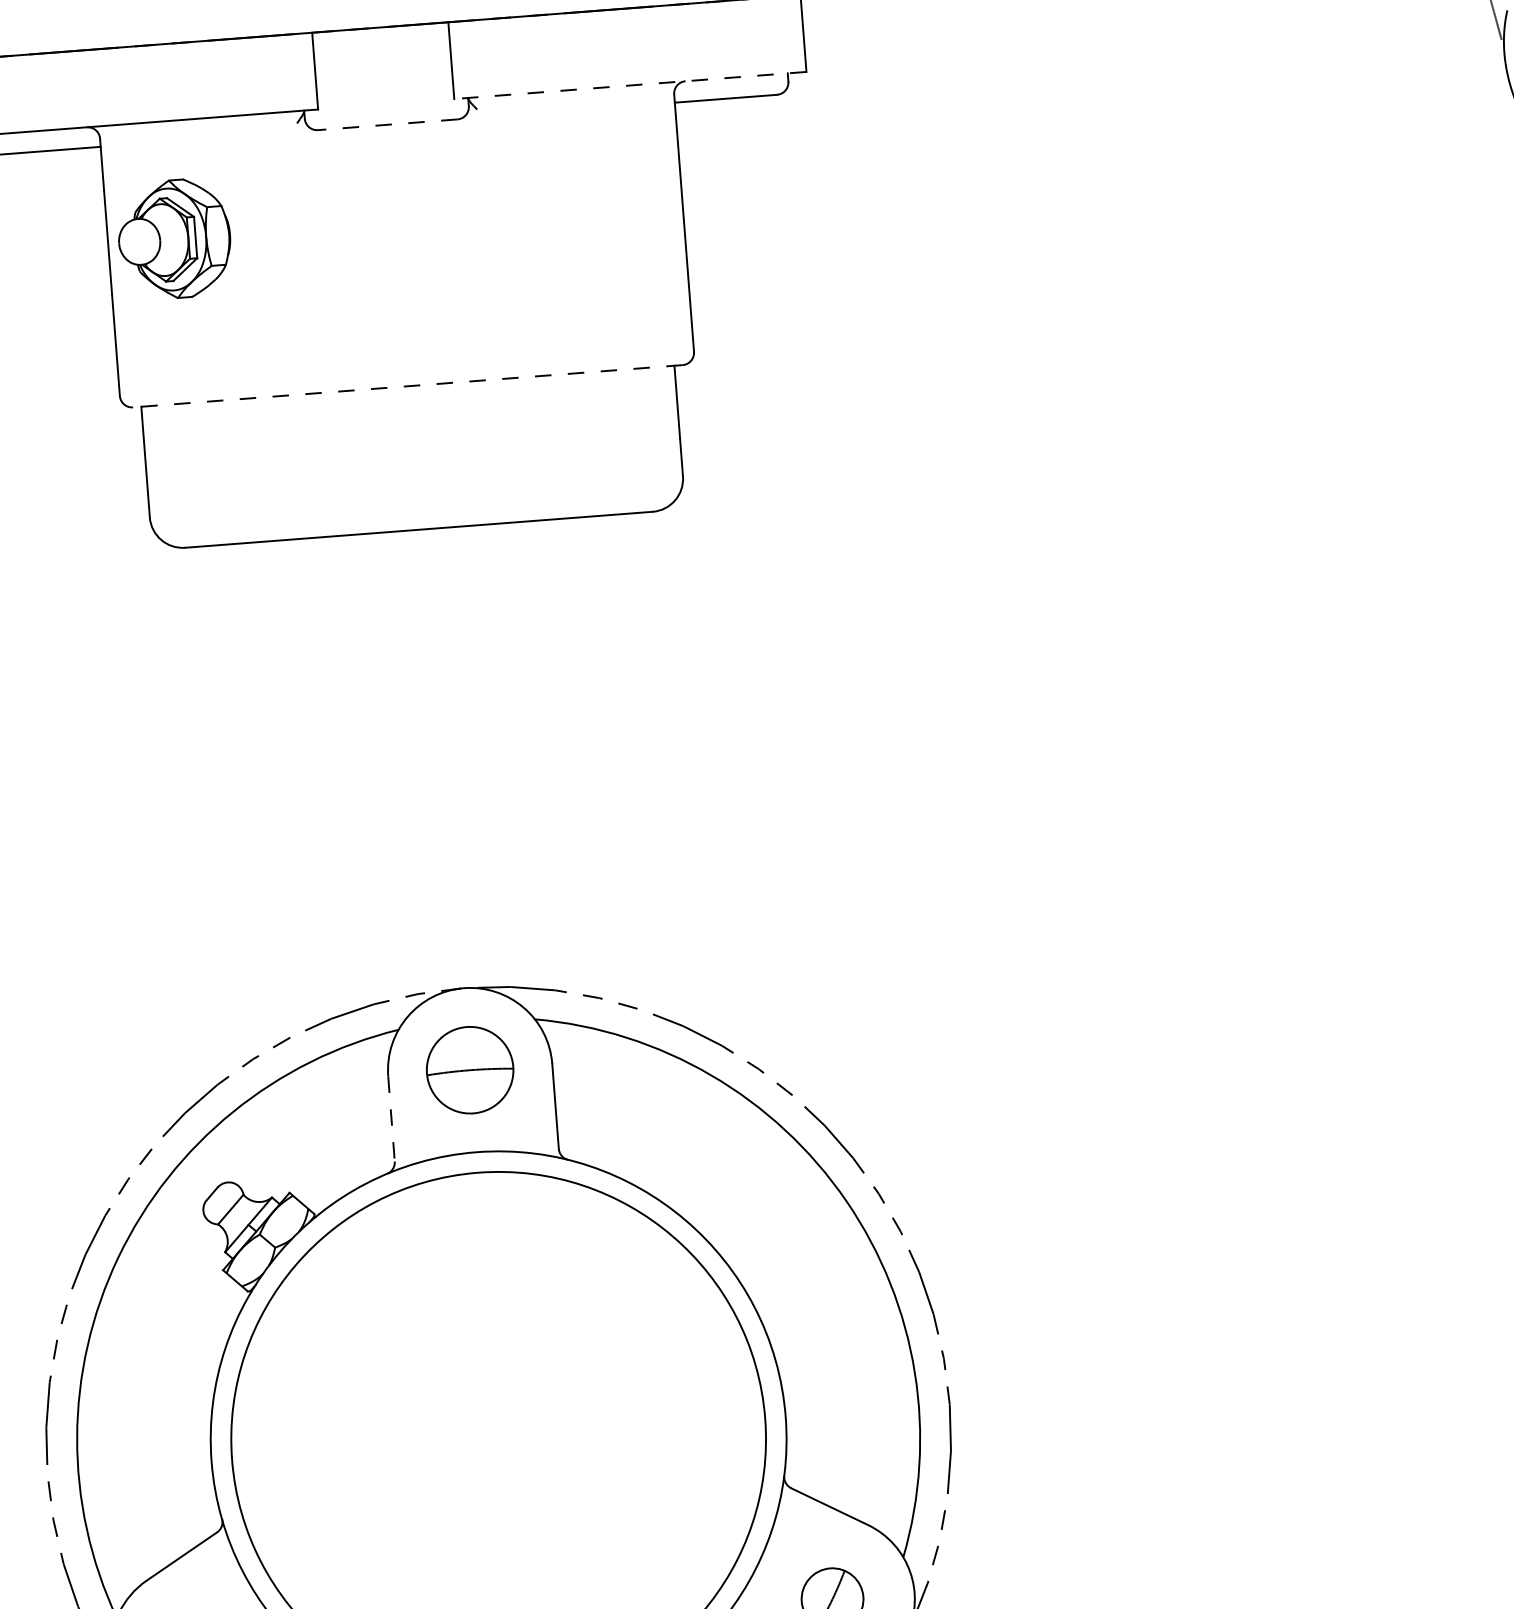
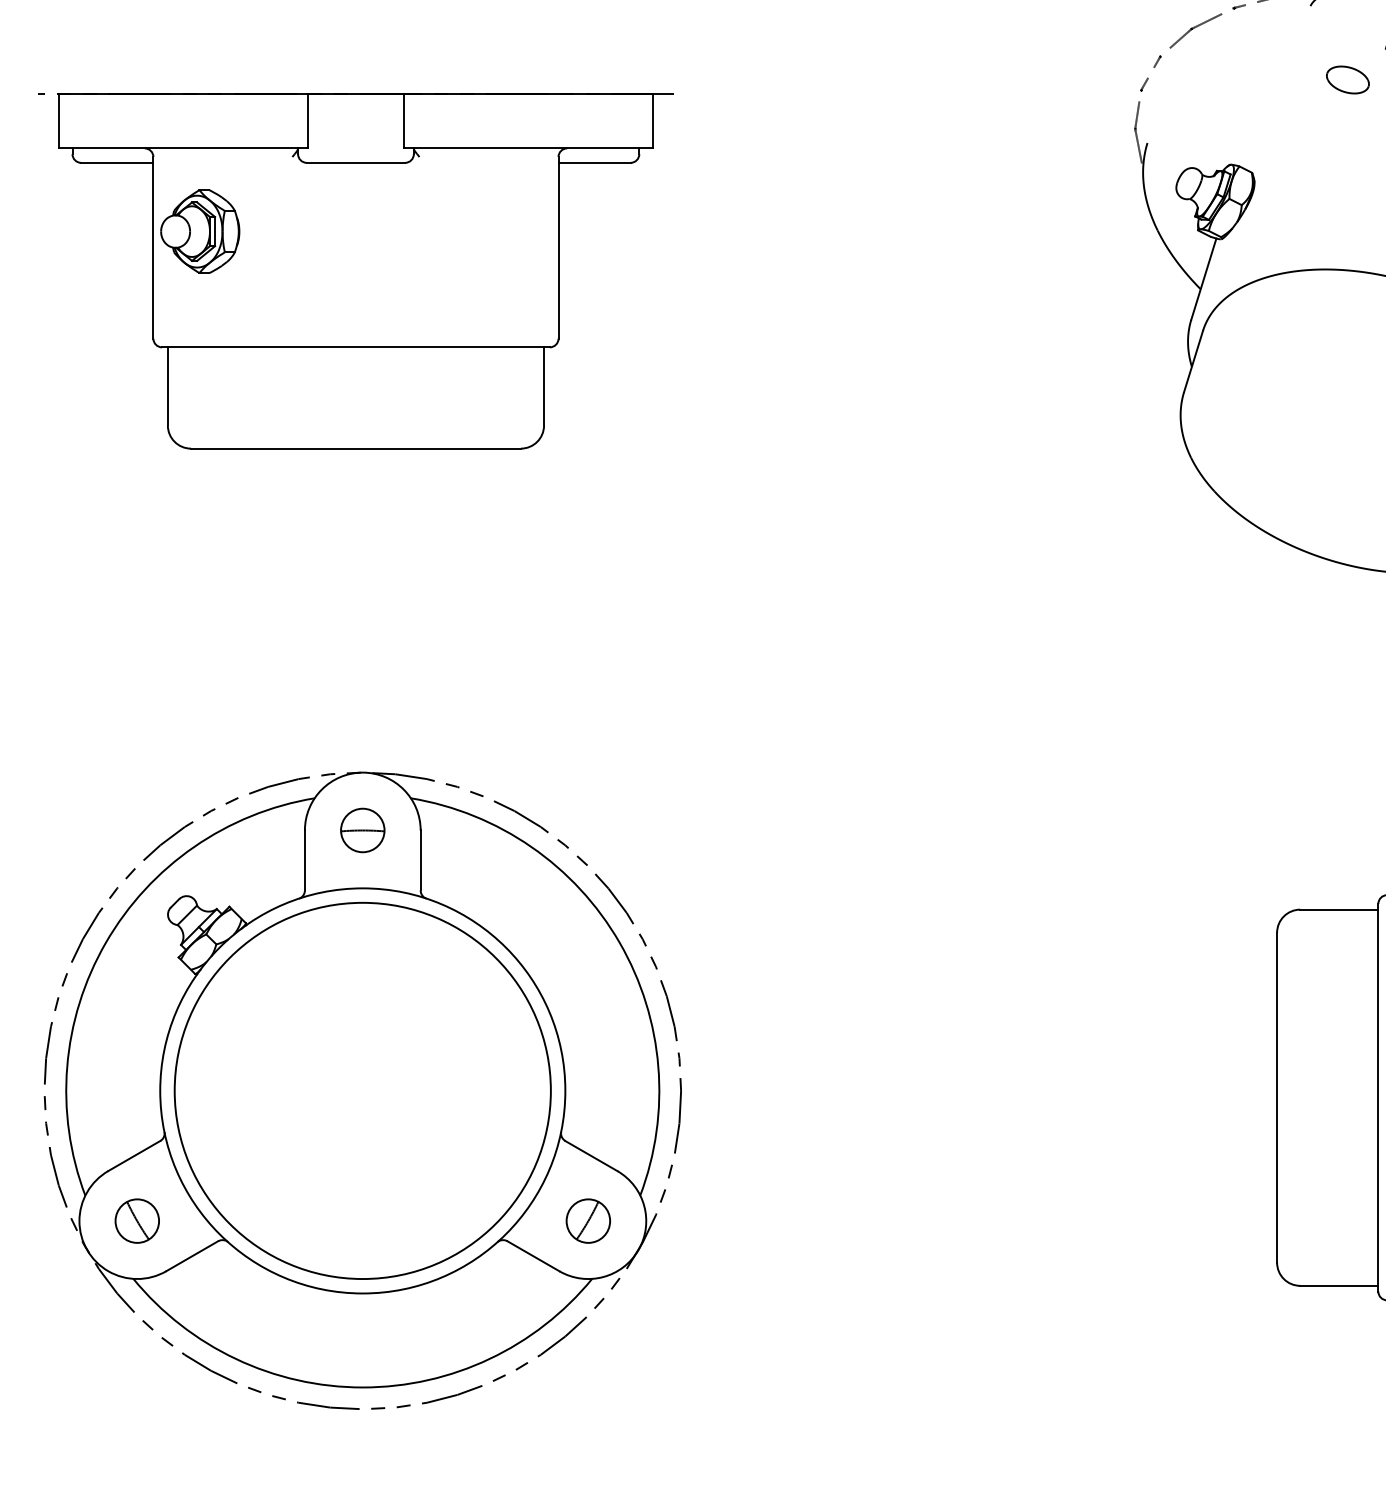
line: (629, 85) -> (527, 148), dashed -> solid
line: (387, 124) -> (355, 162), dashed -> solid
line: (407, 386) -> (355, 347), dashed -> solid
part: (469, 1070) -> (362, 830), size x0.71
line: (390, 1119) -> (304, 860), dashed -> solid

